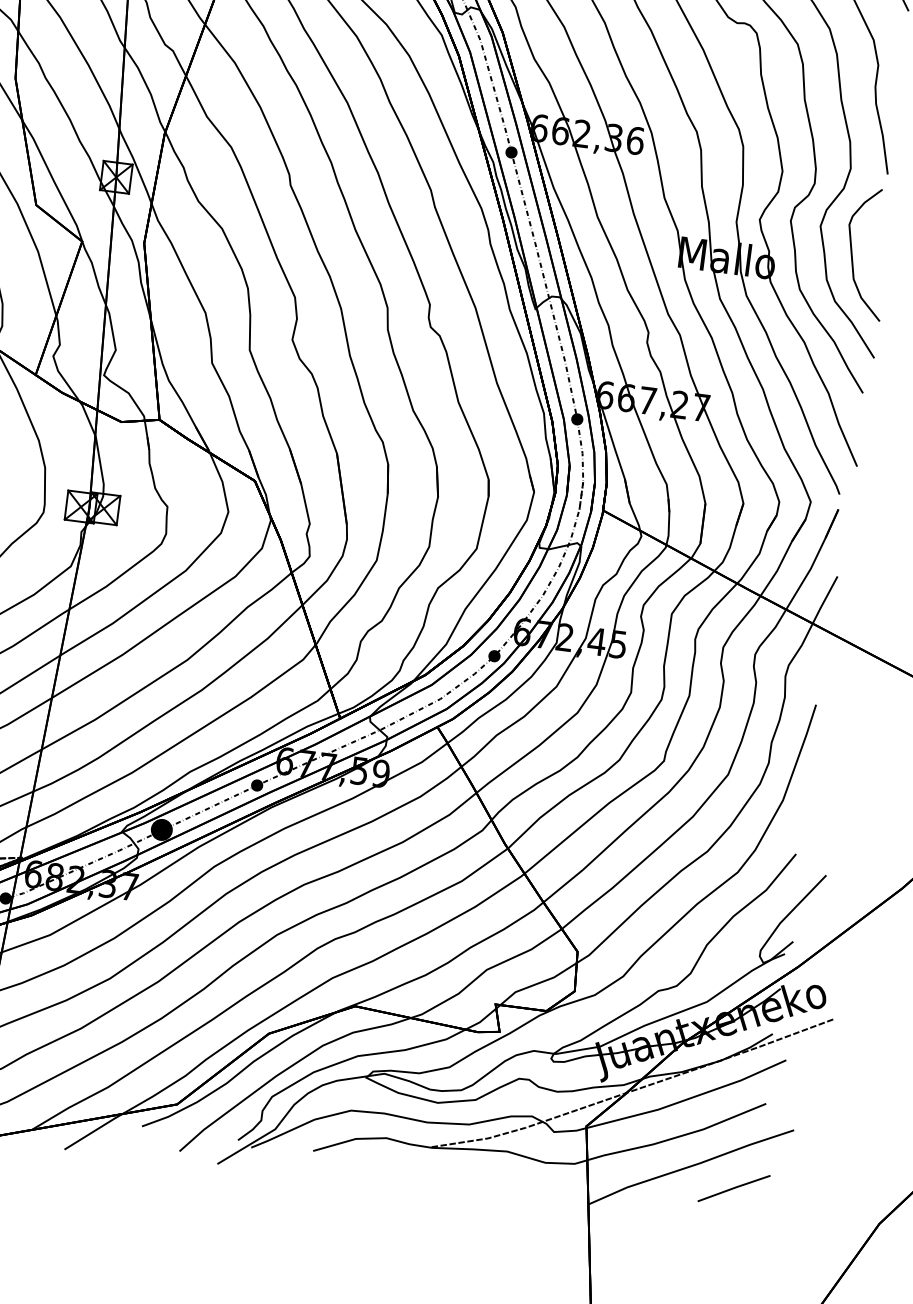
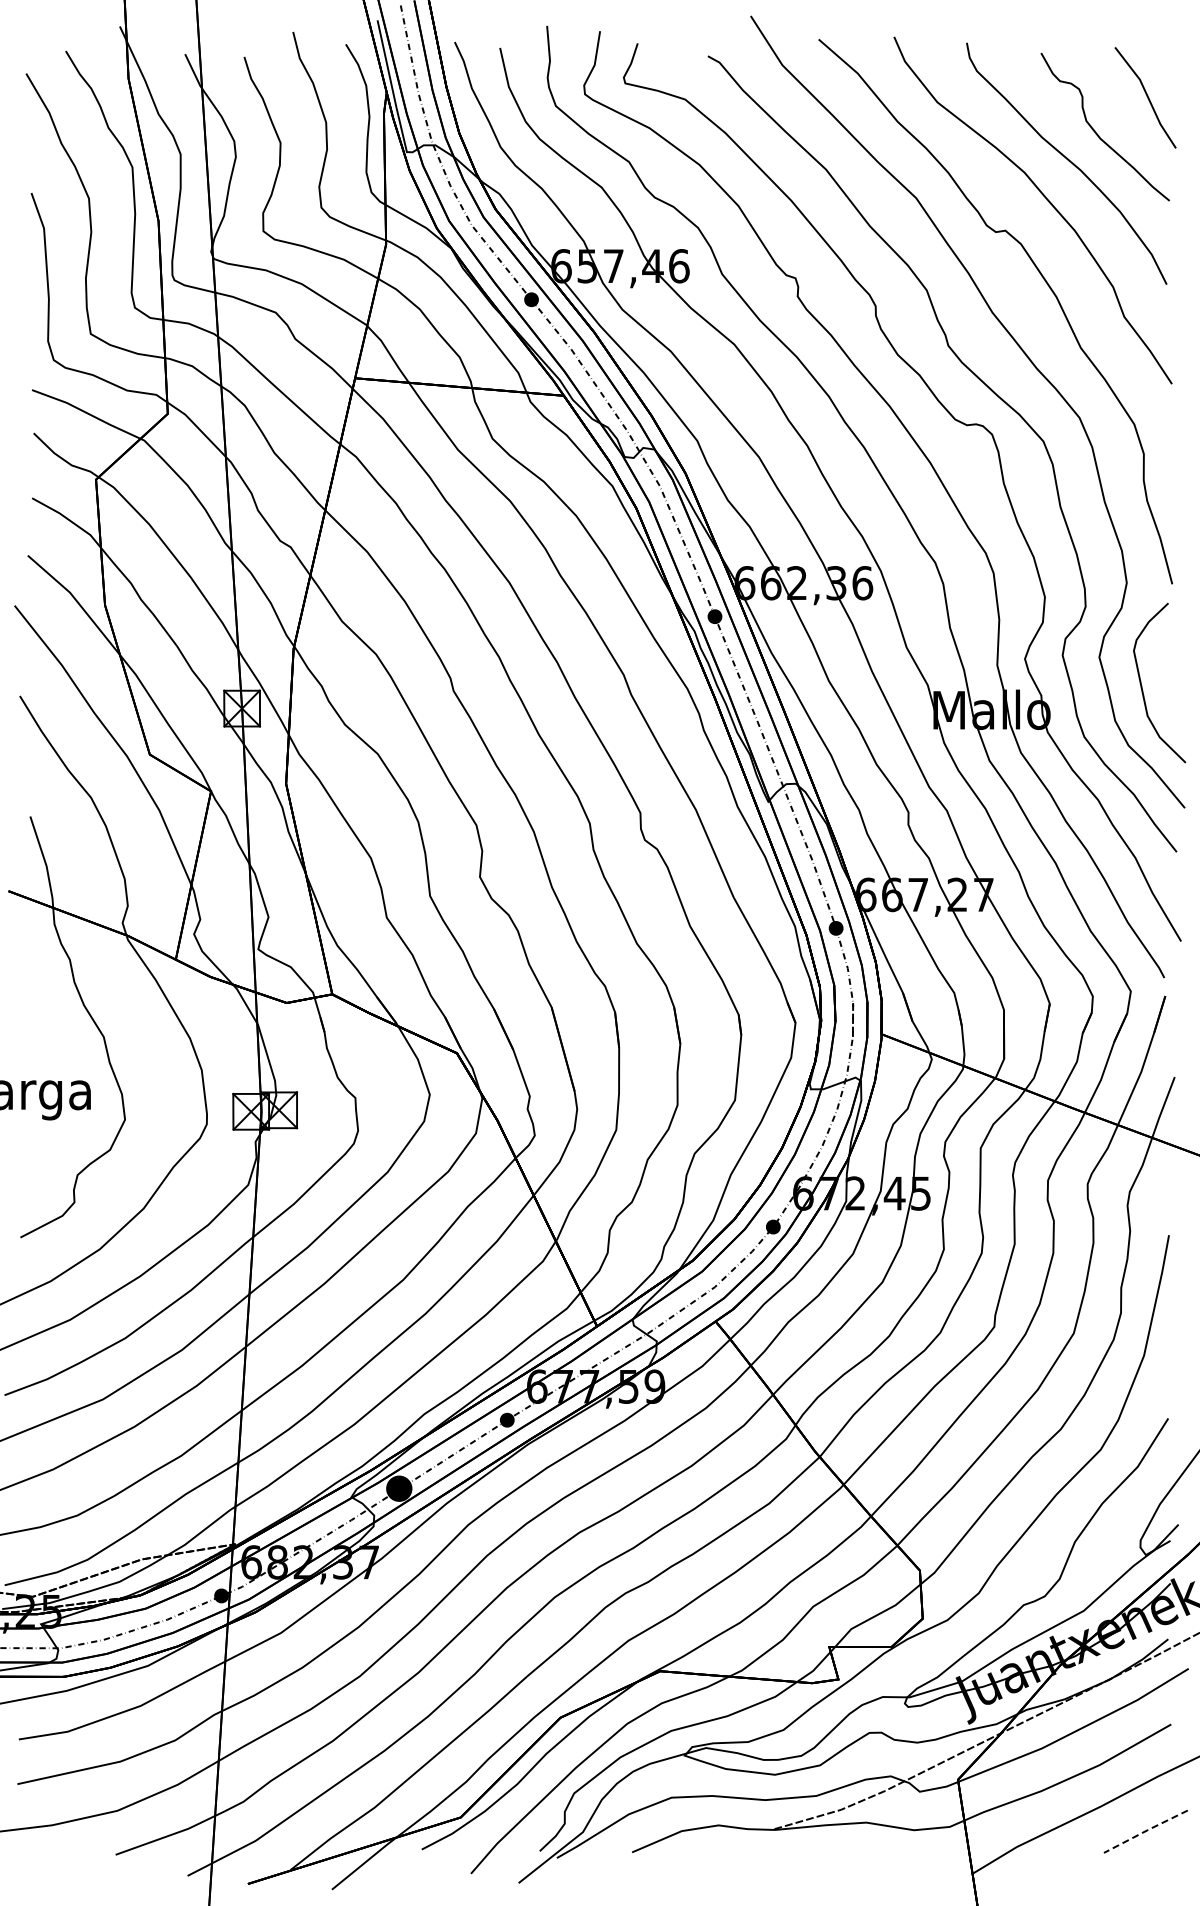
line: (734, 1187) -> (1146, 1830), solid -> dashed

